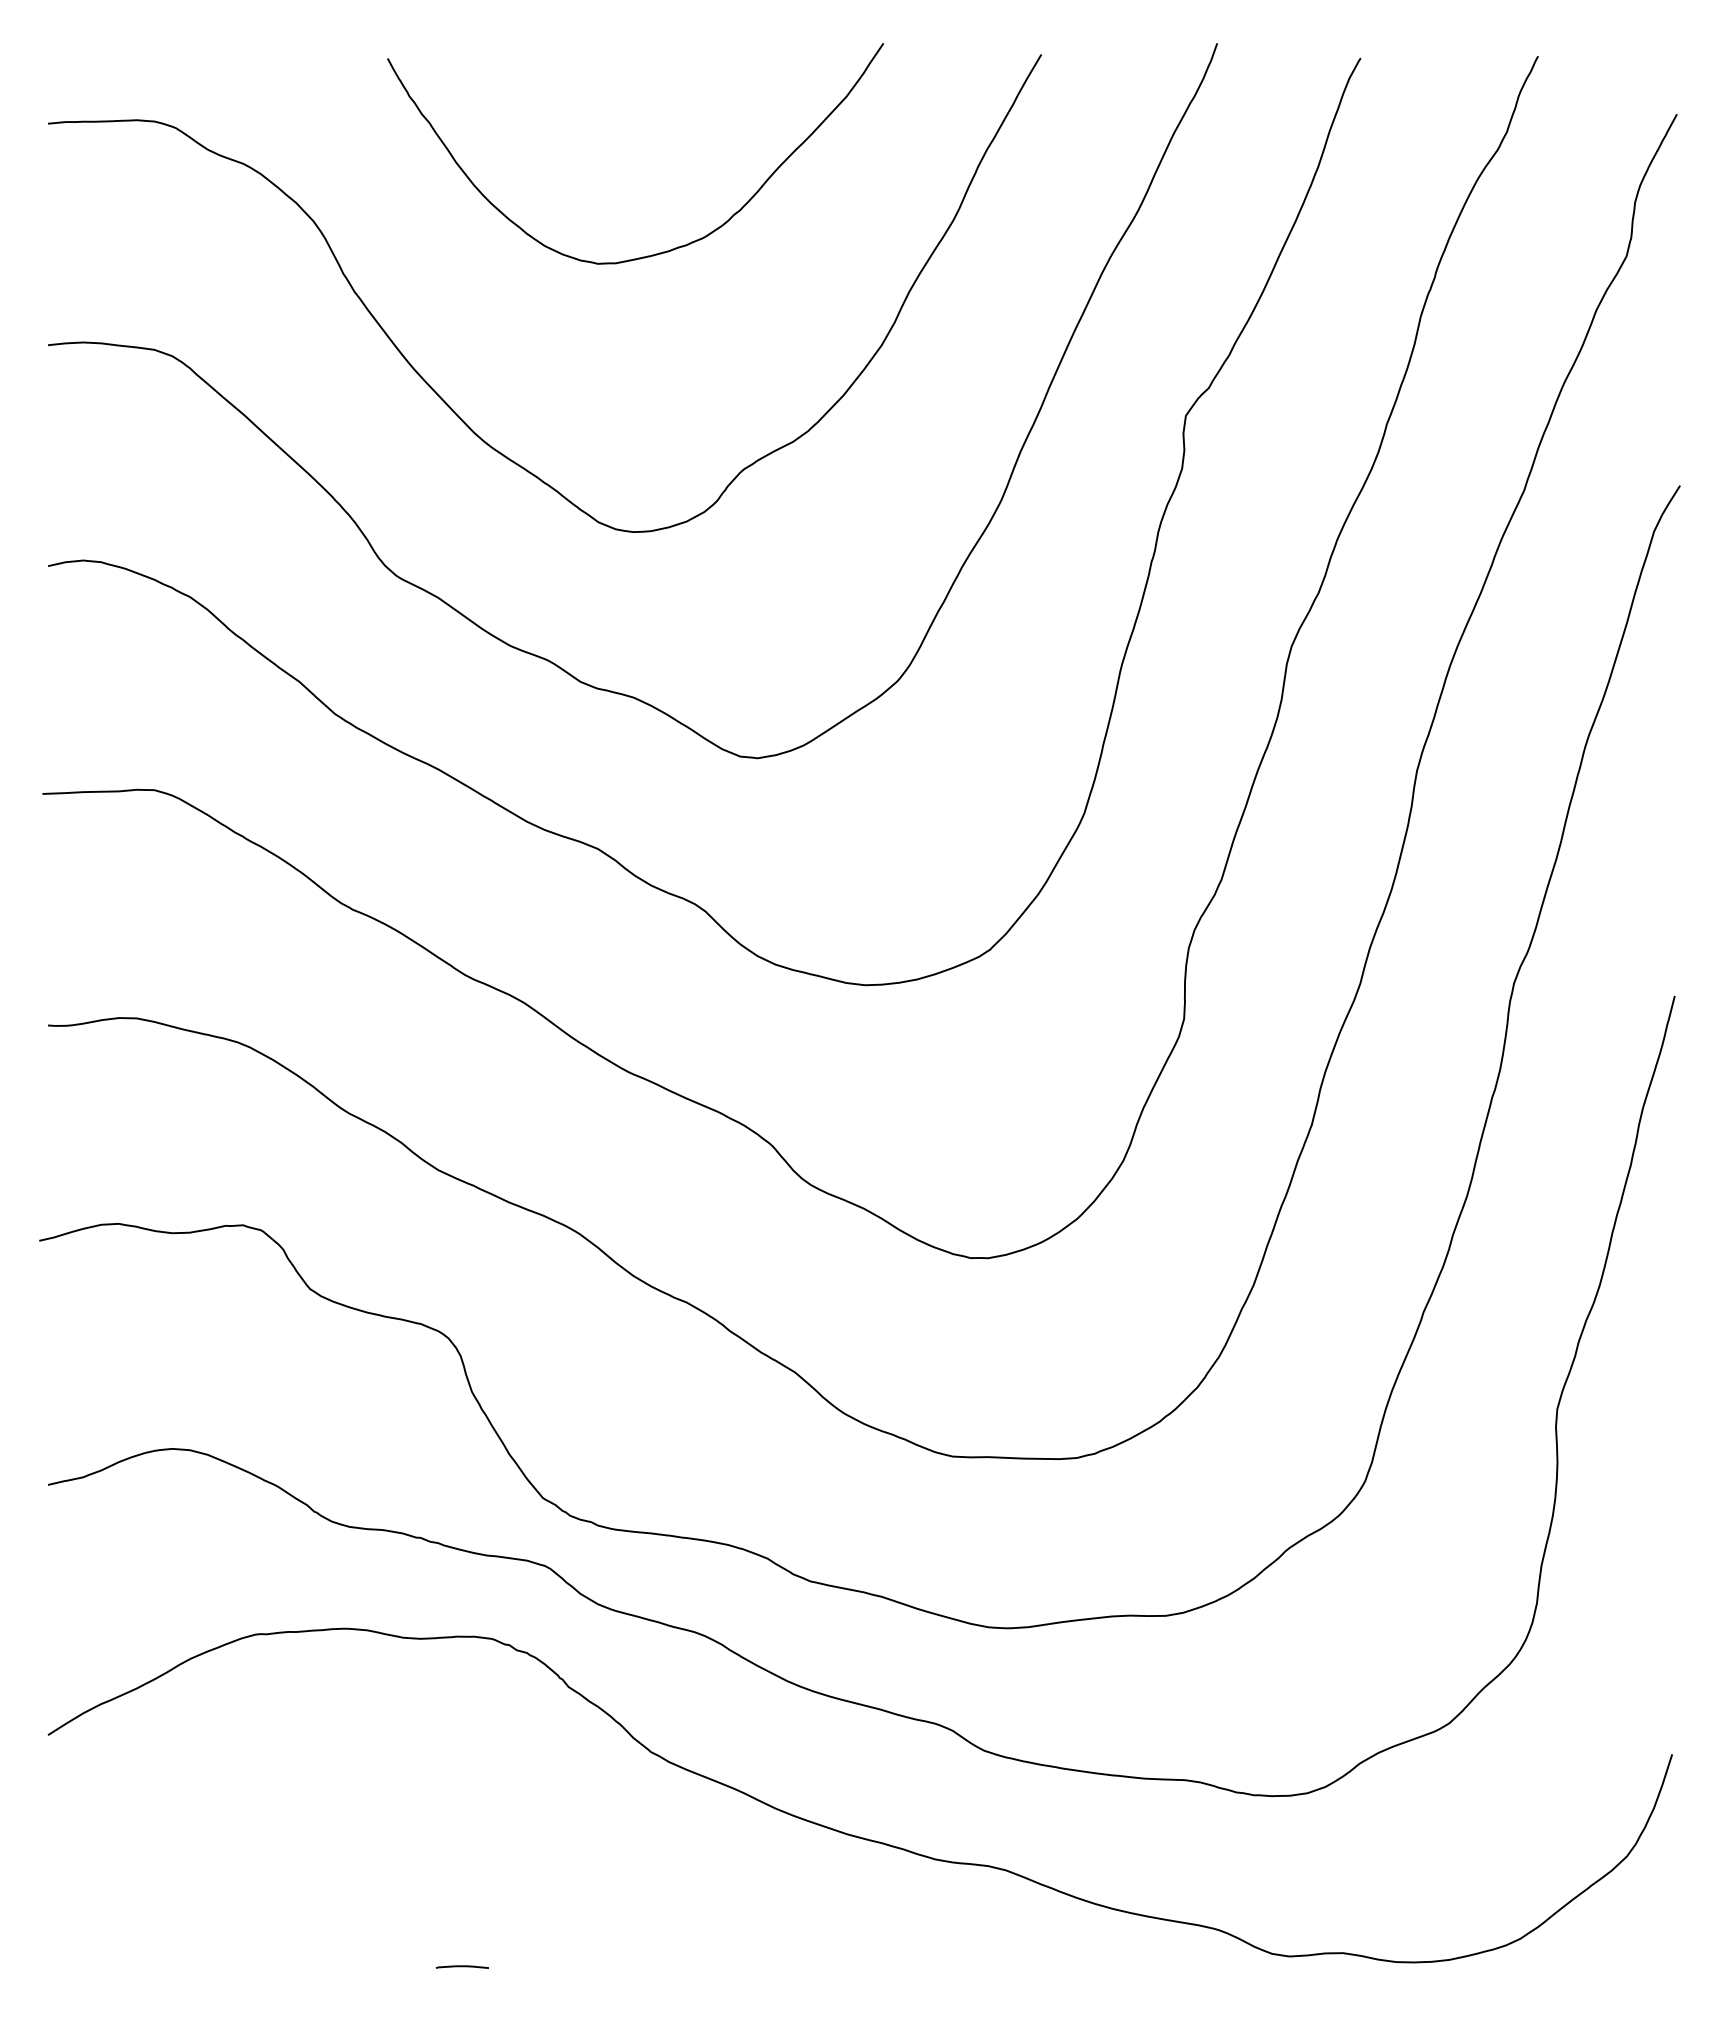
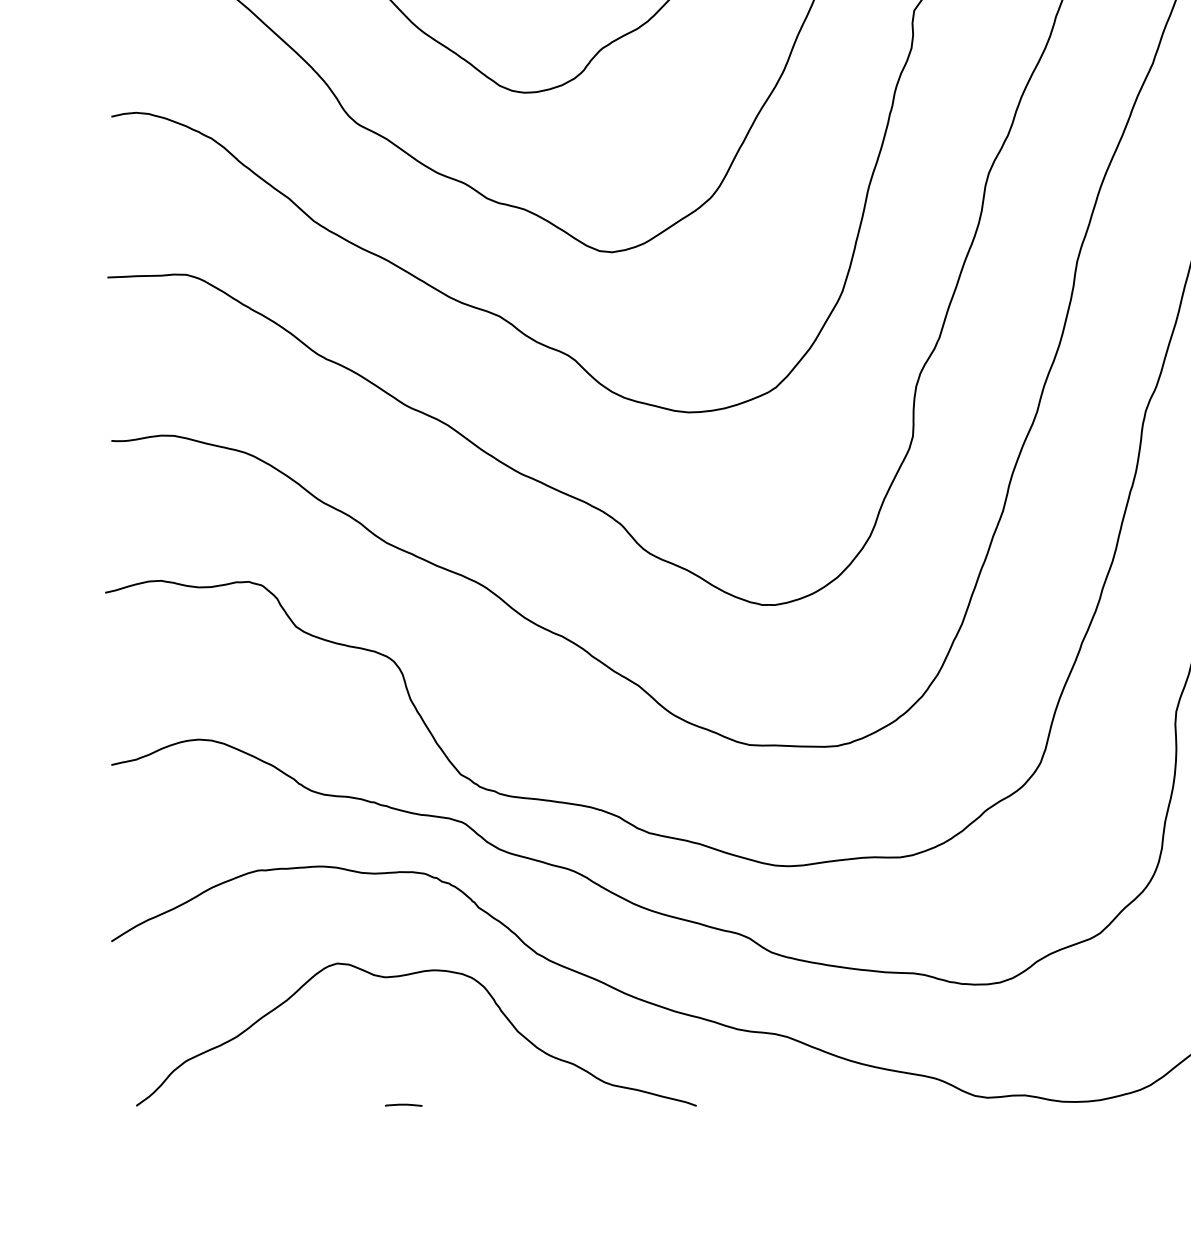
curve: (466, 1783) -> (406, 975), added

